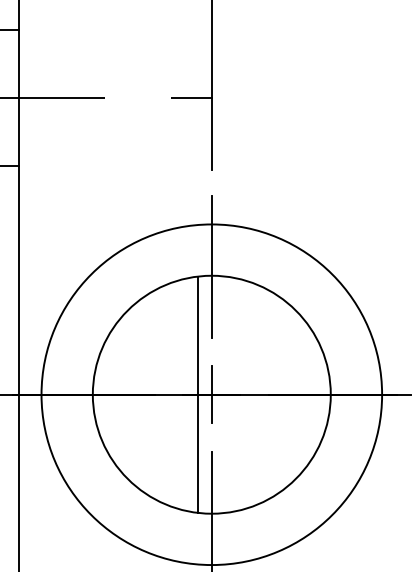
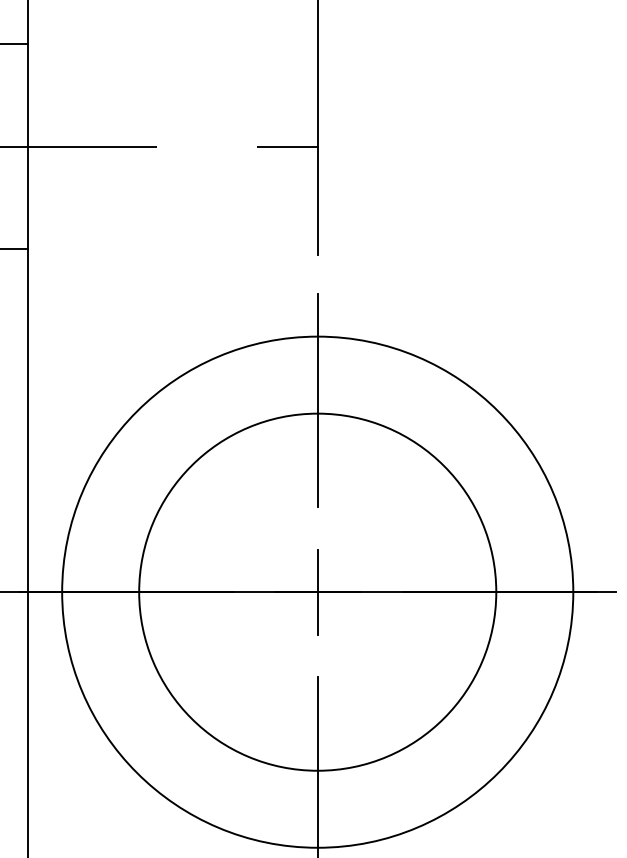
line: (197, 394) -> (296, 591), removed

